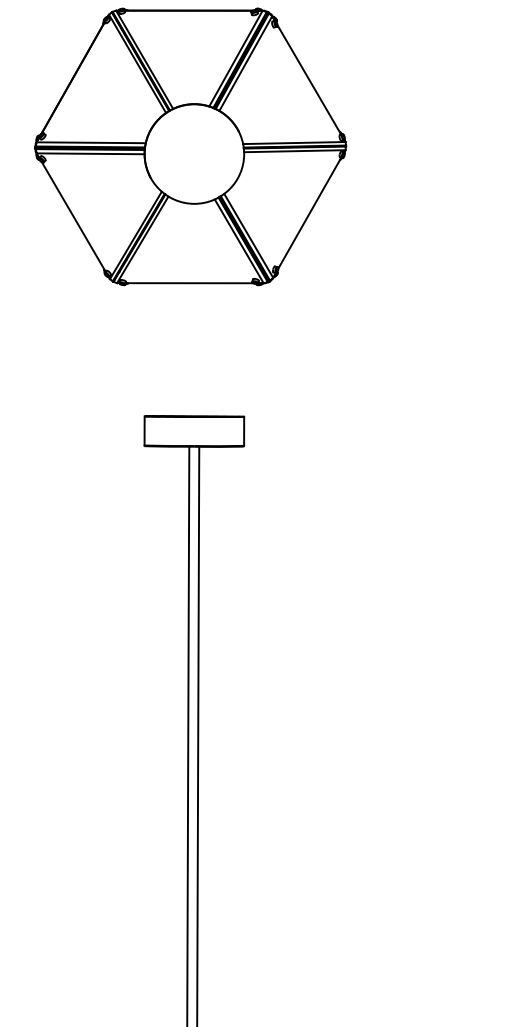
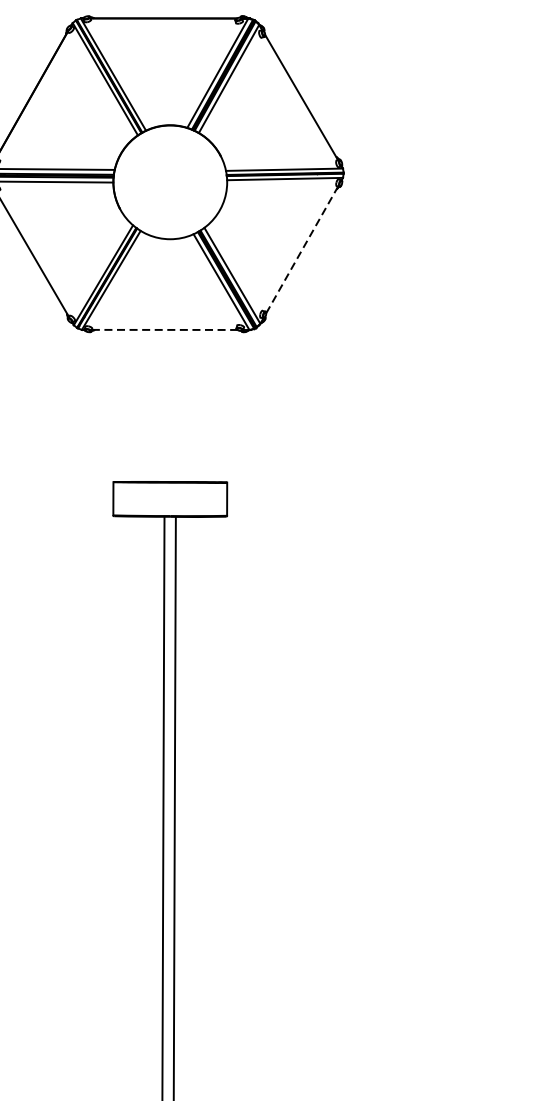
line: (309, 213) -> (301, 250), solid -> dashed
line: (189, 283) -> (164, 330), solid -> dashed

